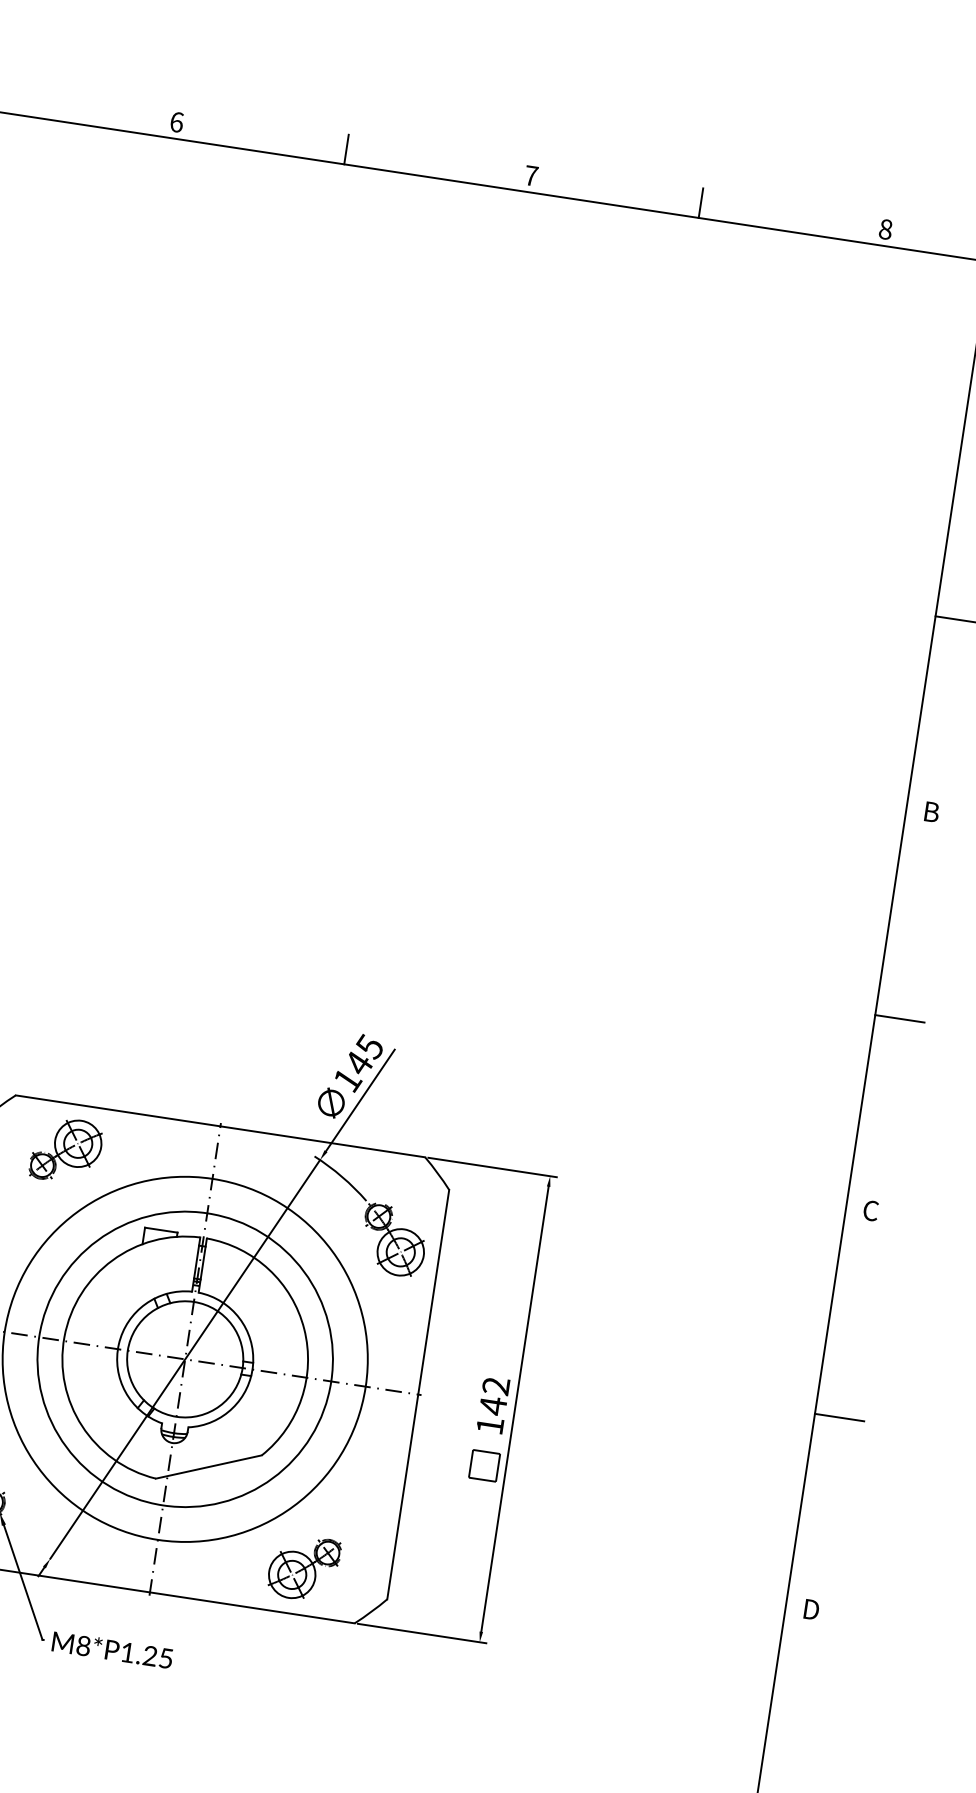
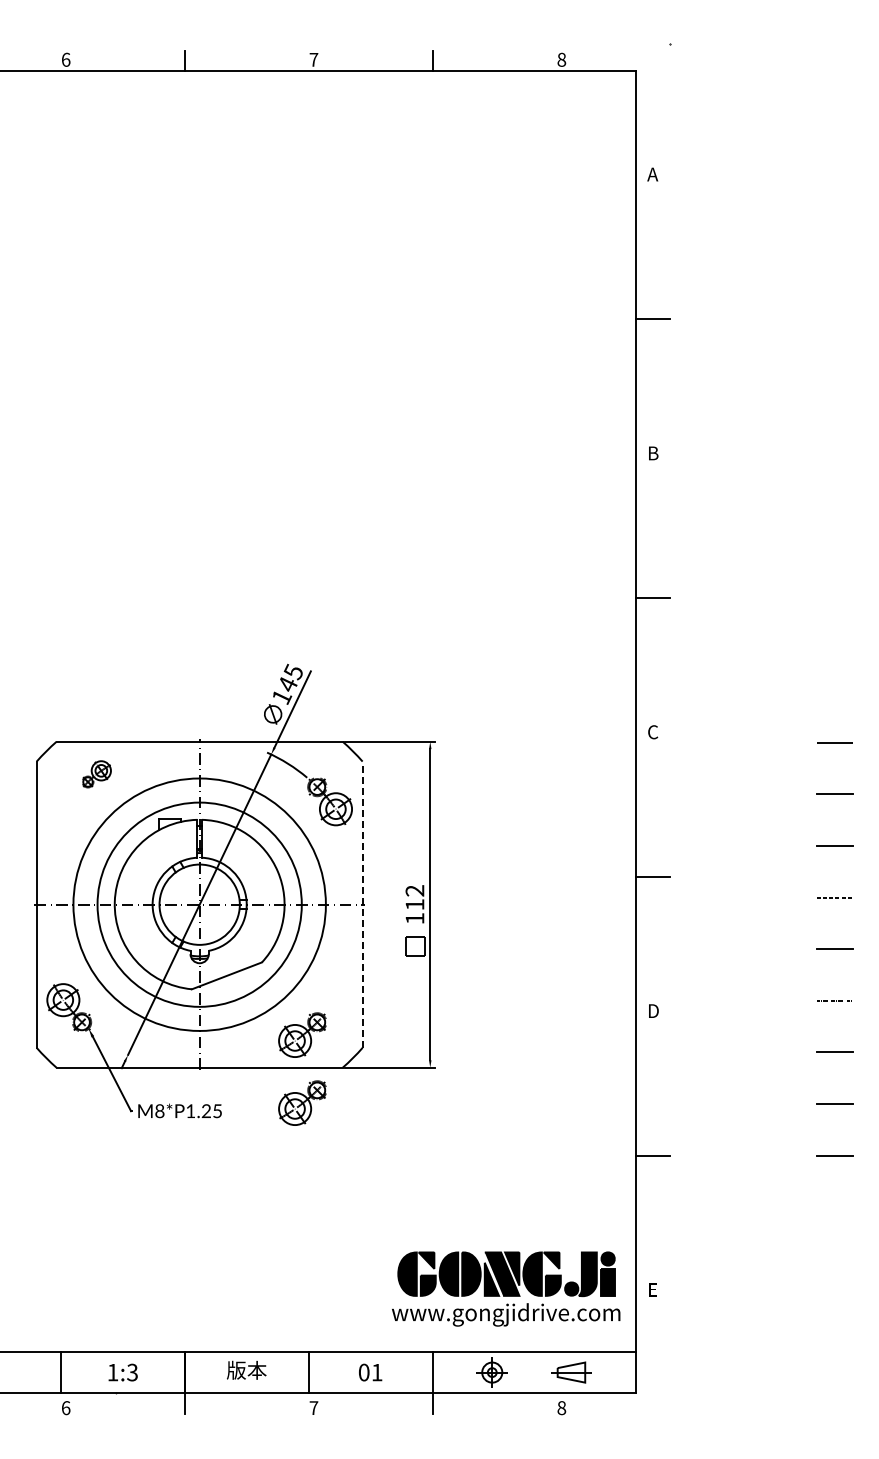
part: (65, 1150) -> (96, 774), size x0.6
line: (418, 1394) -> (362, 904), solid -> dashed
text: (492, 1405) -> (414, 904), 142 -> 112
part: (289, 1664) -> (302, 1102), added

